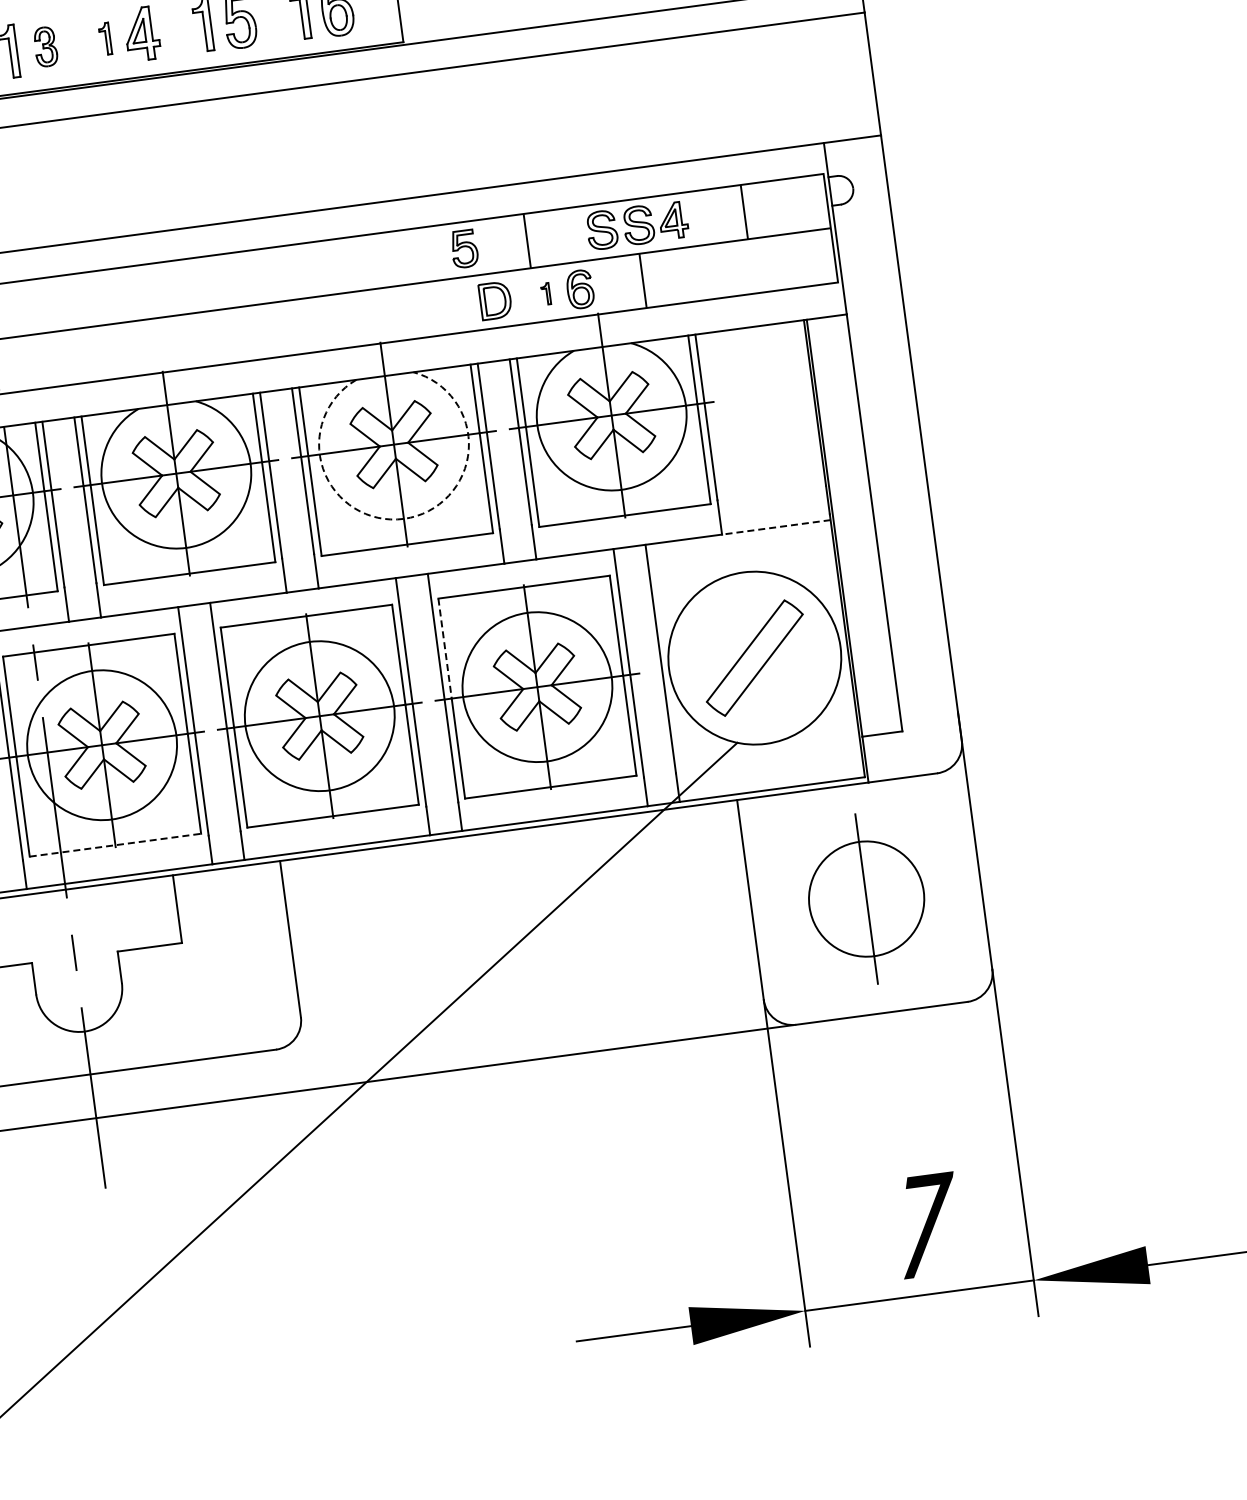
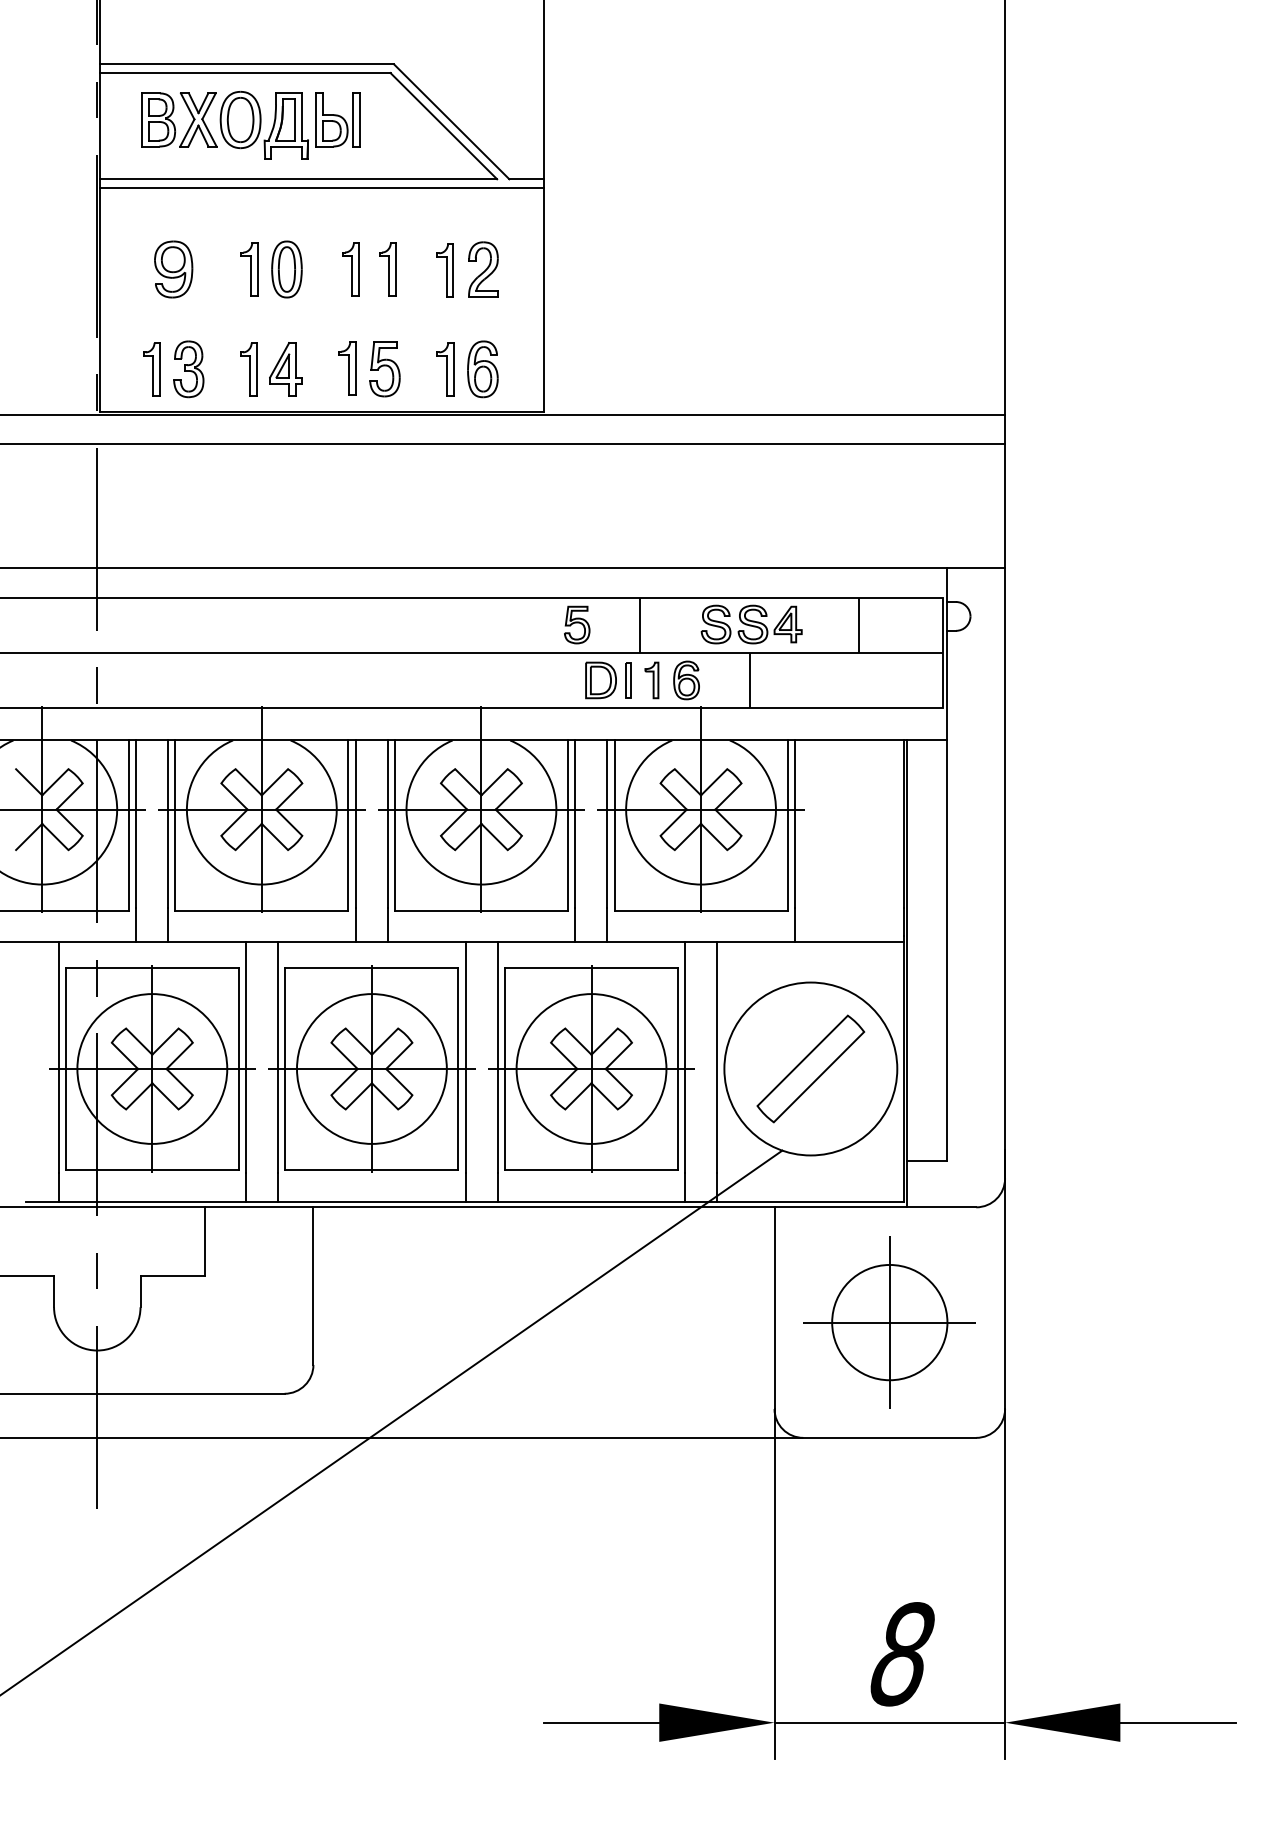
part: (104, 39) -> (248, 369), size x1.67
part: (45, 47) -> (188, 369), size x1.43
part: (545, 294) -> (651, 680), size x1.67
part: (522, 297) -> (628, 680), added
arc: (403, 518) -> (481, 884), dashed -> solid
line: (776, 527) -> (849, 942), dashed -> solid
line: (445, 649) -> (505, 1019), dashed -> solid
line: (115, 844) -> (152, 1169), dashed -> solid
line: (866, 899) -> (889, 1322), added
text: (925, 1226) -> (904, 1654), 7 -> 8

